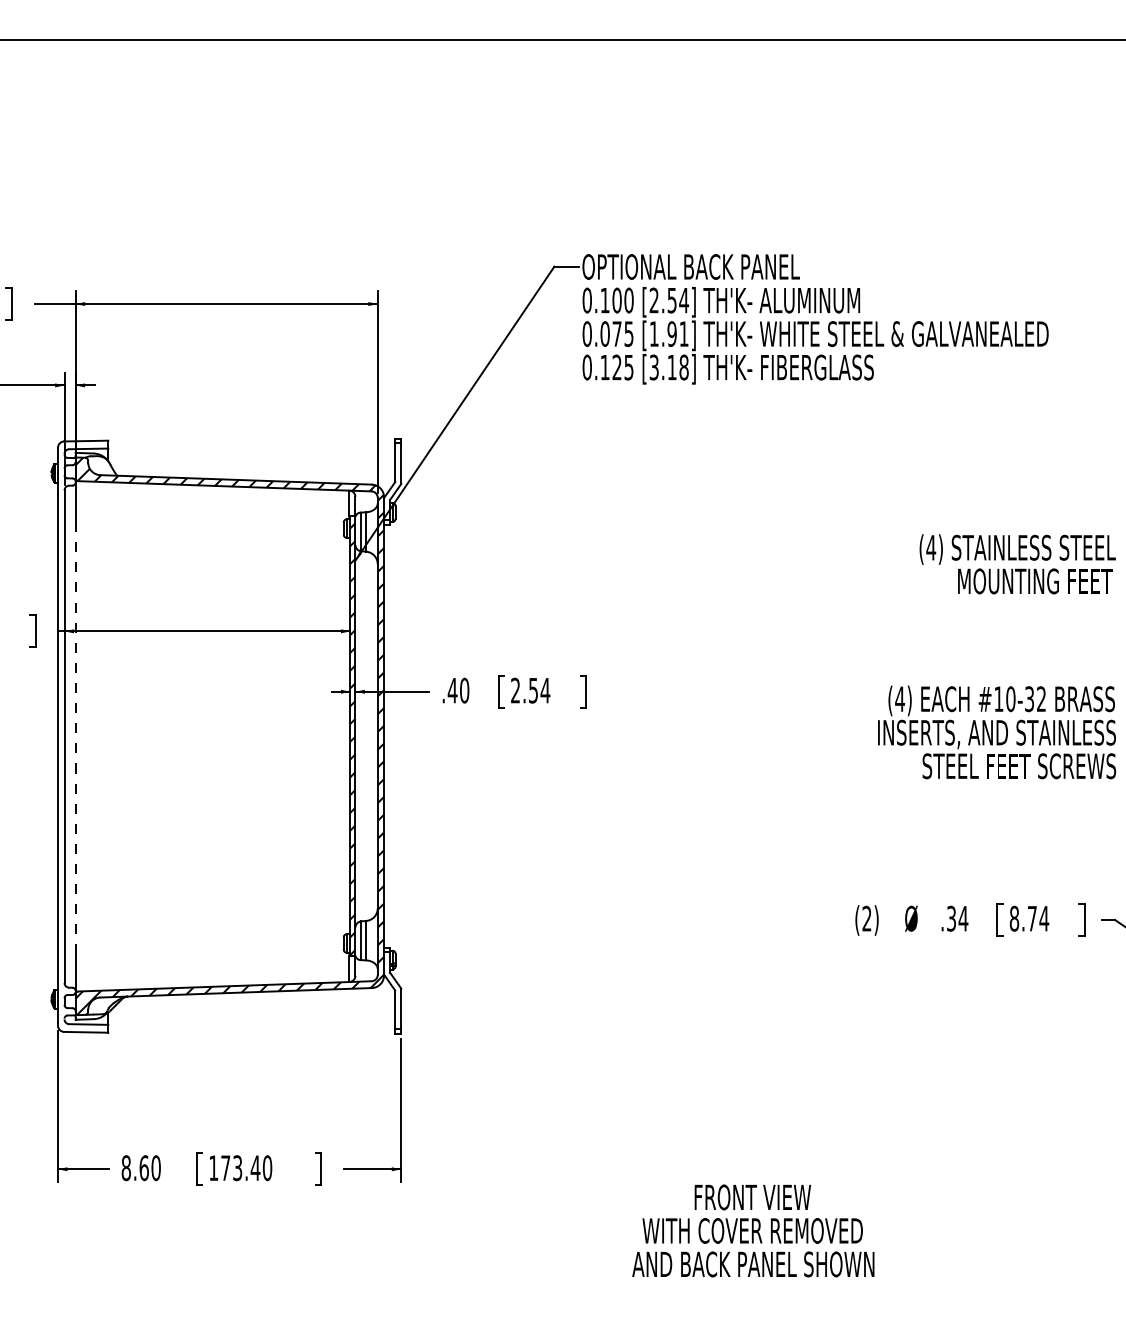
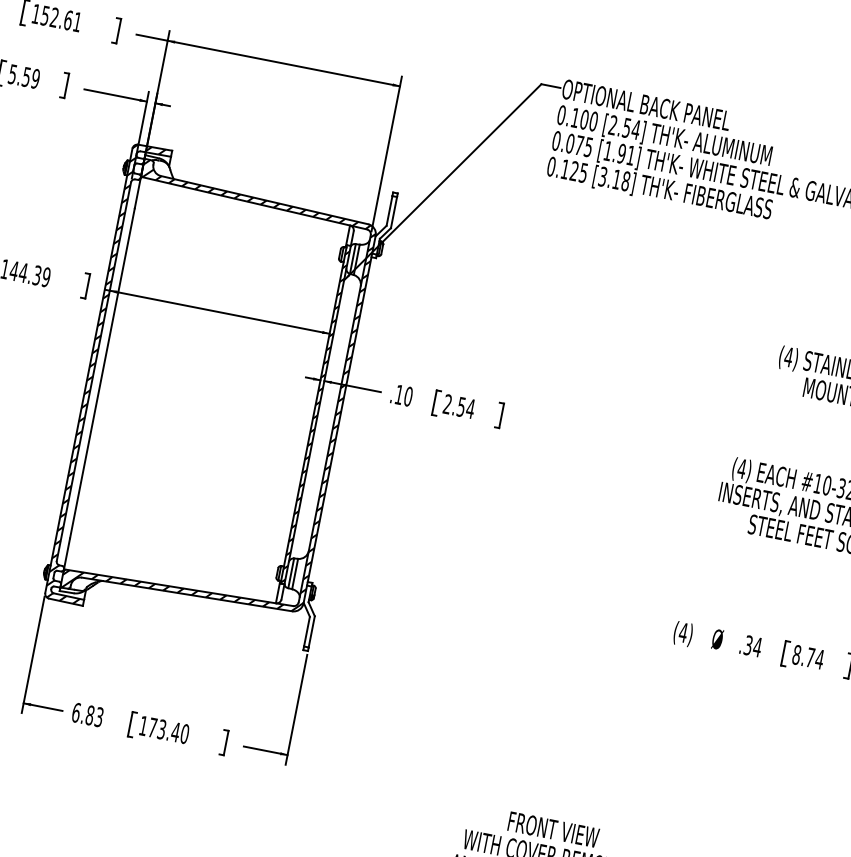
text: (452, 690) -> (399, 394), .40 -> .10
line: (75, 736) -> (102, 373), dashed -> solid
hatch: (80, 736) -> (106, 373), added
text: (866, 918) -> (683, 632), (2) -> (4)
text: (140, 1168) -> (87, 715), 8.60 -> 6.83

